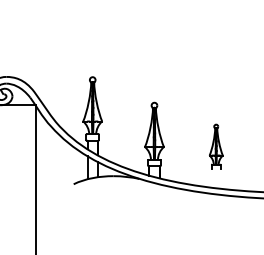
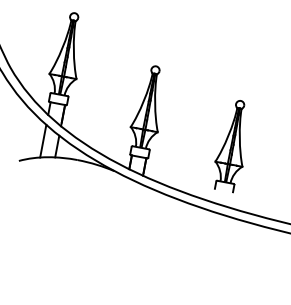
part: (216, 146) -> (233, 145), size x1.43

